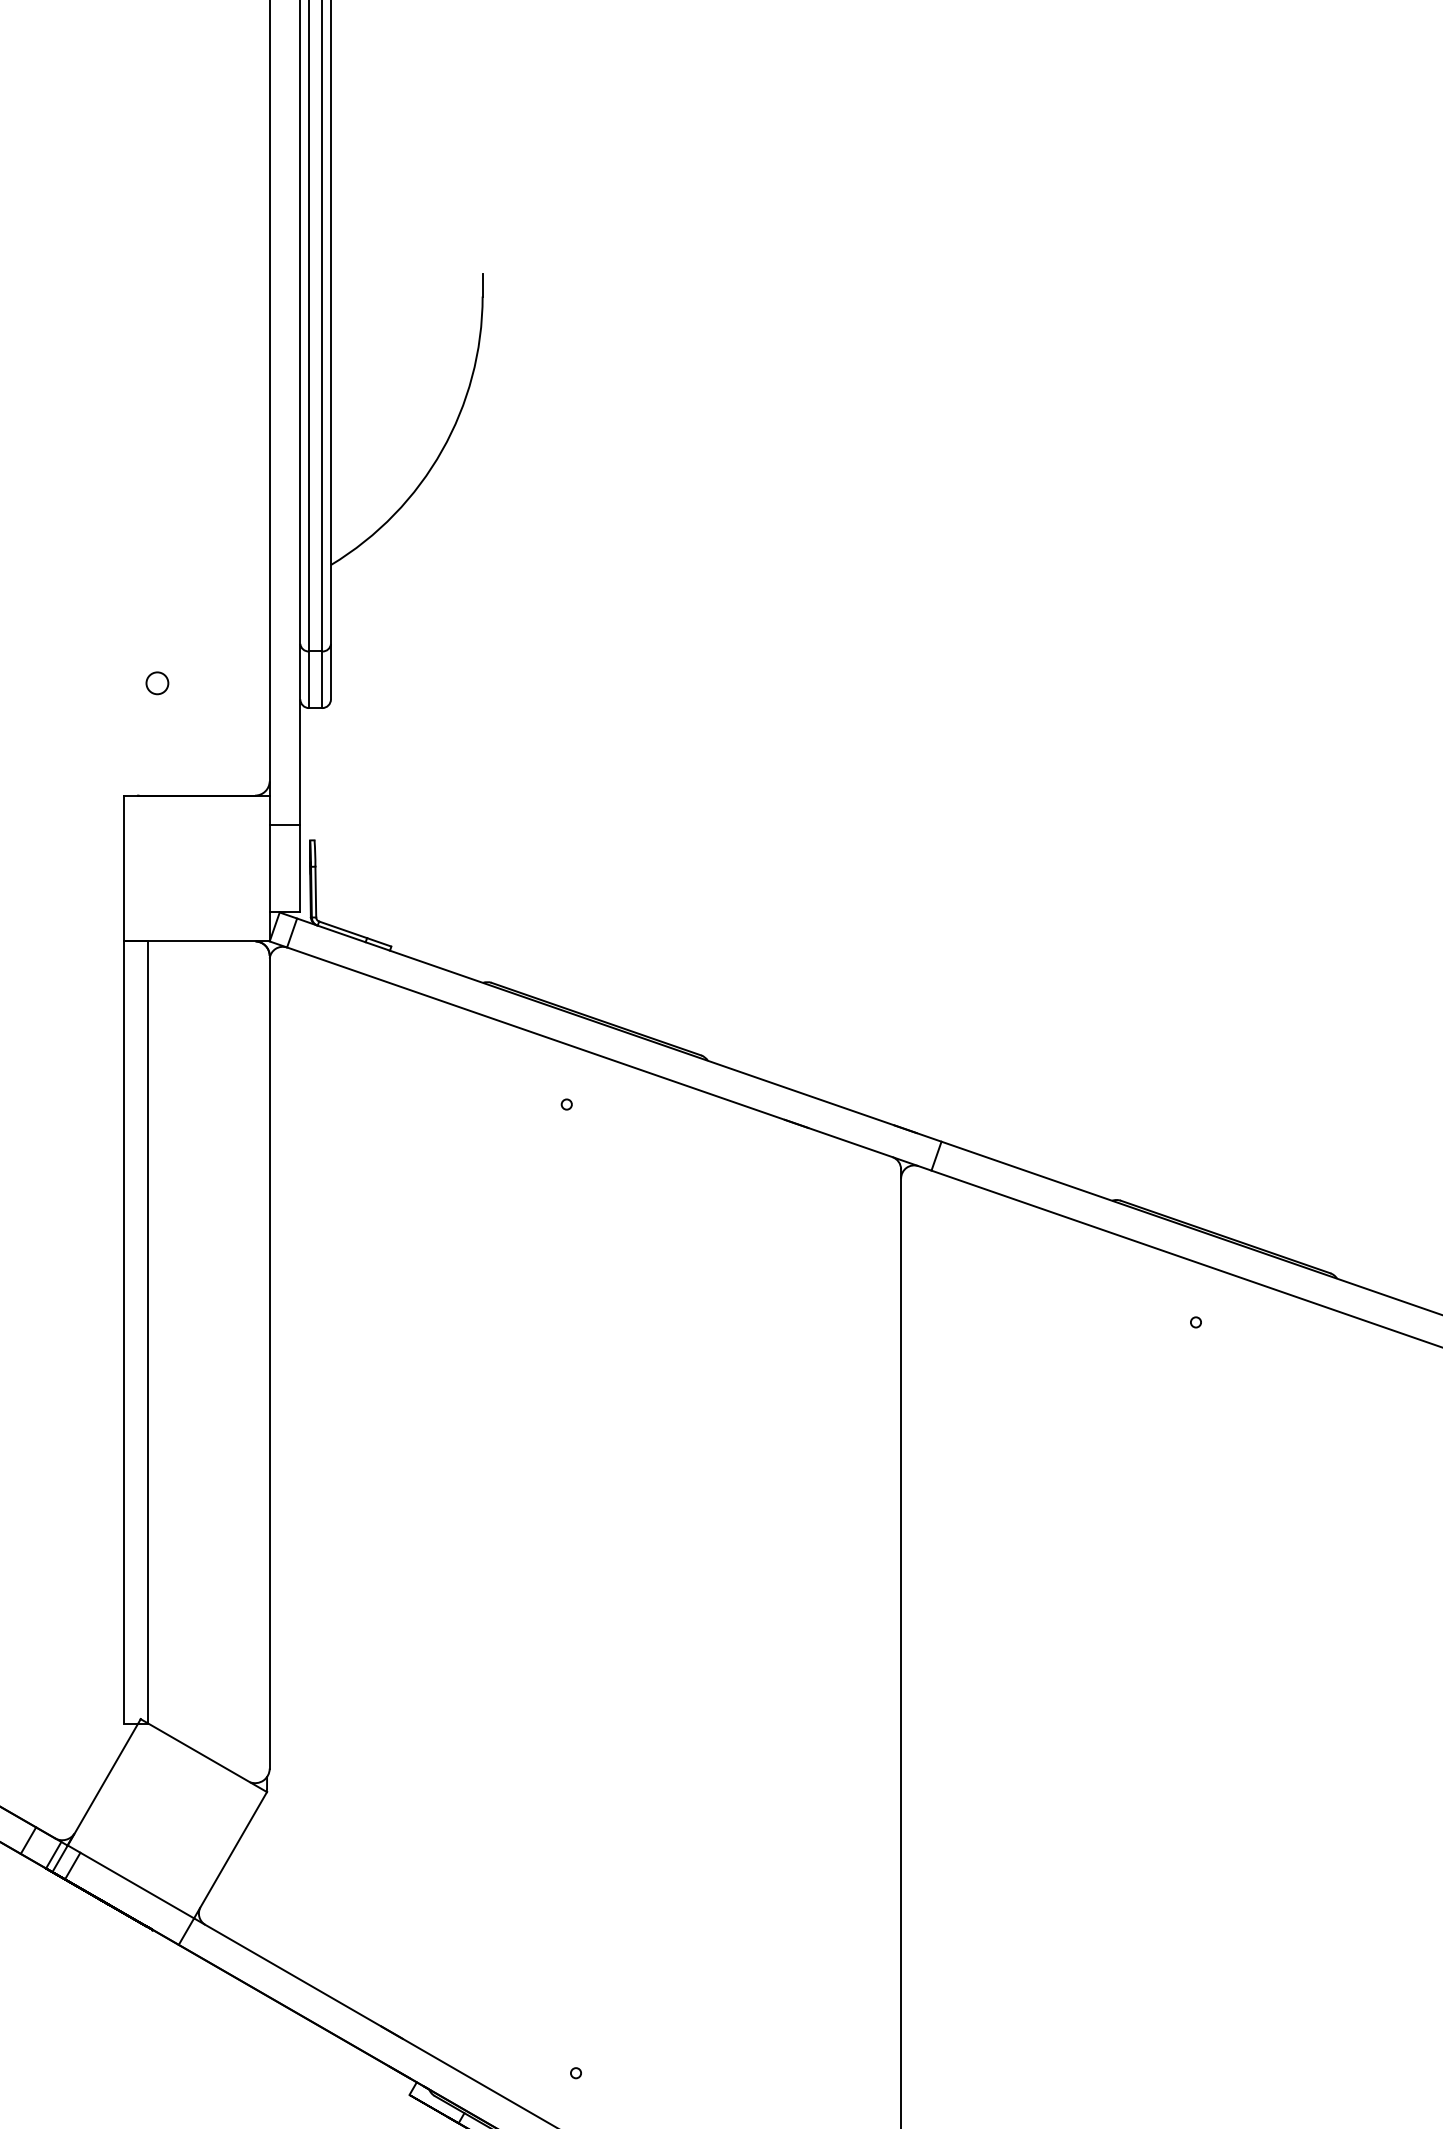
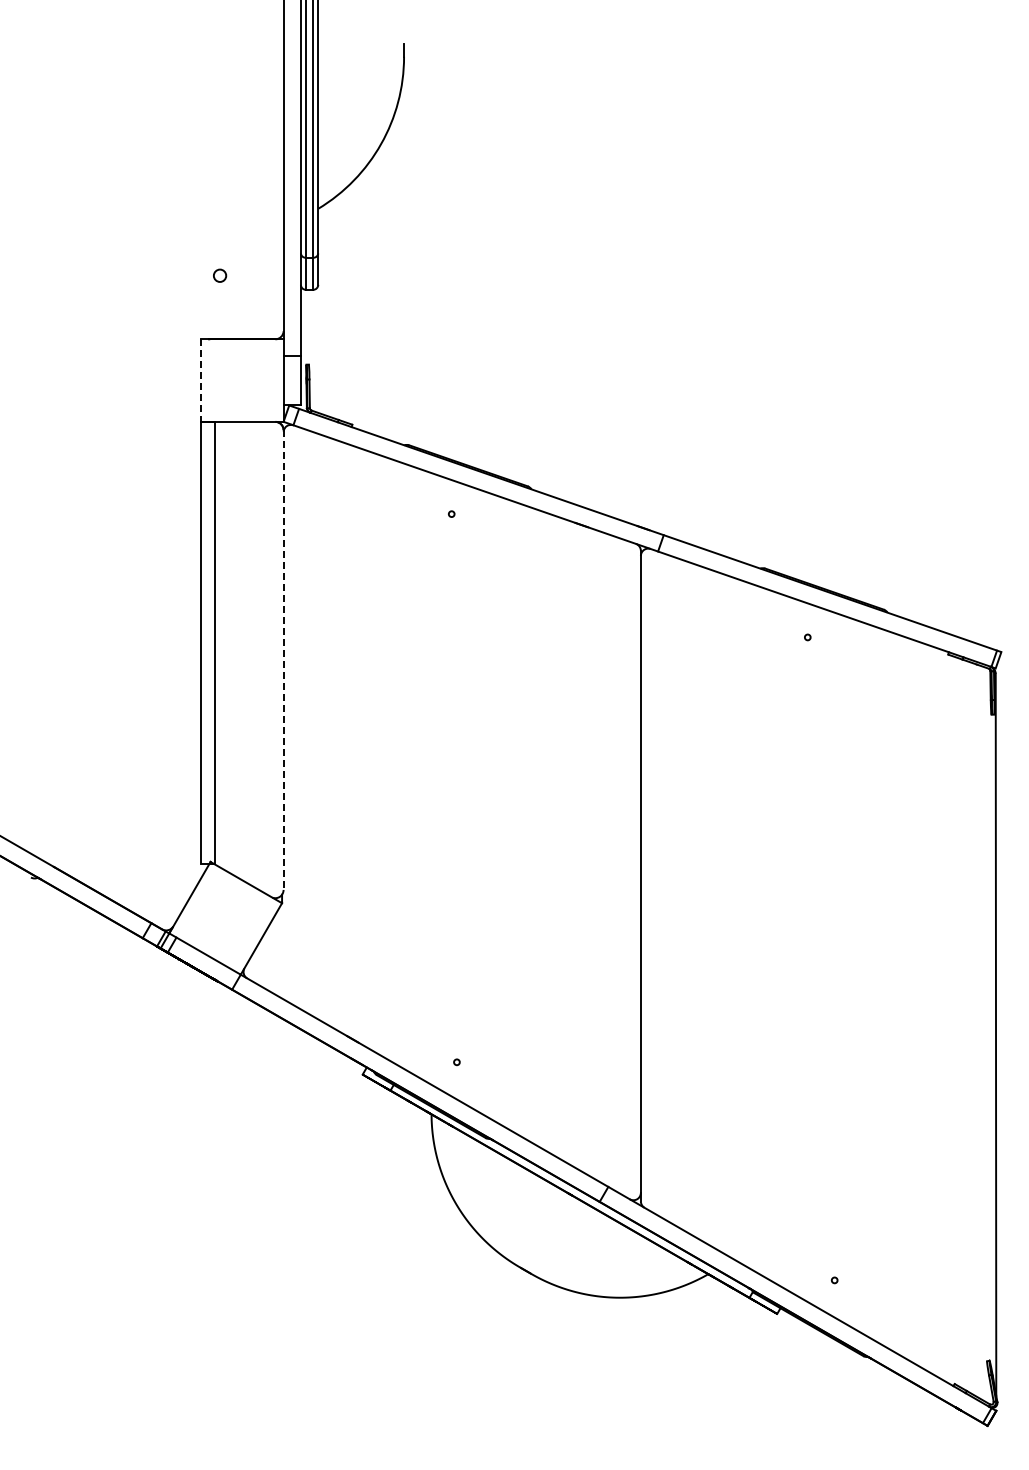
line: (124, 870) -> (201, 381), solid -> dashed
line: (269, 1363) -> (283, 660), solid -> dashed

